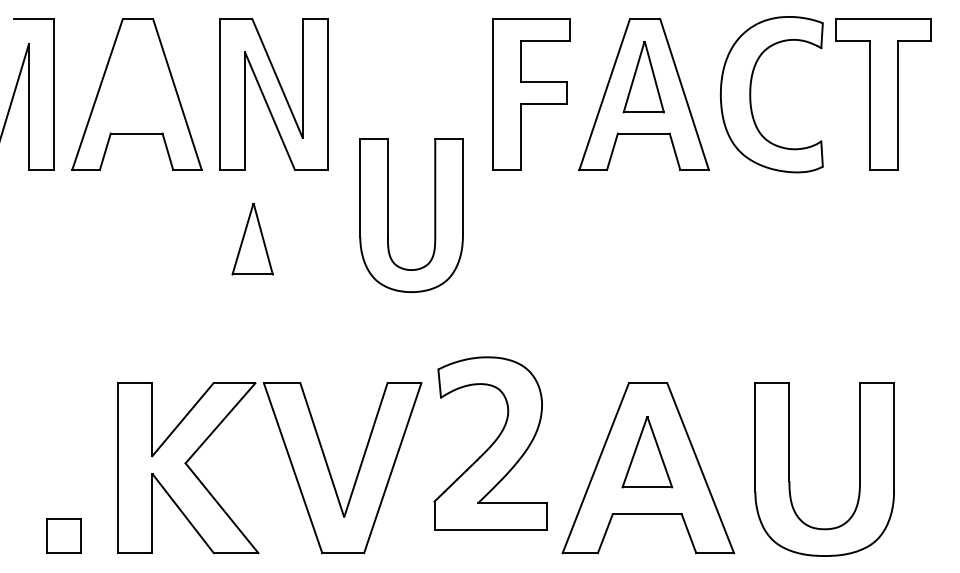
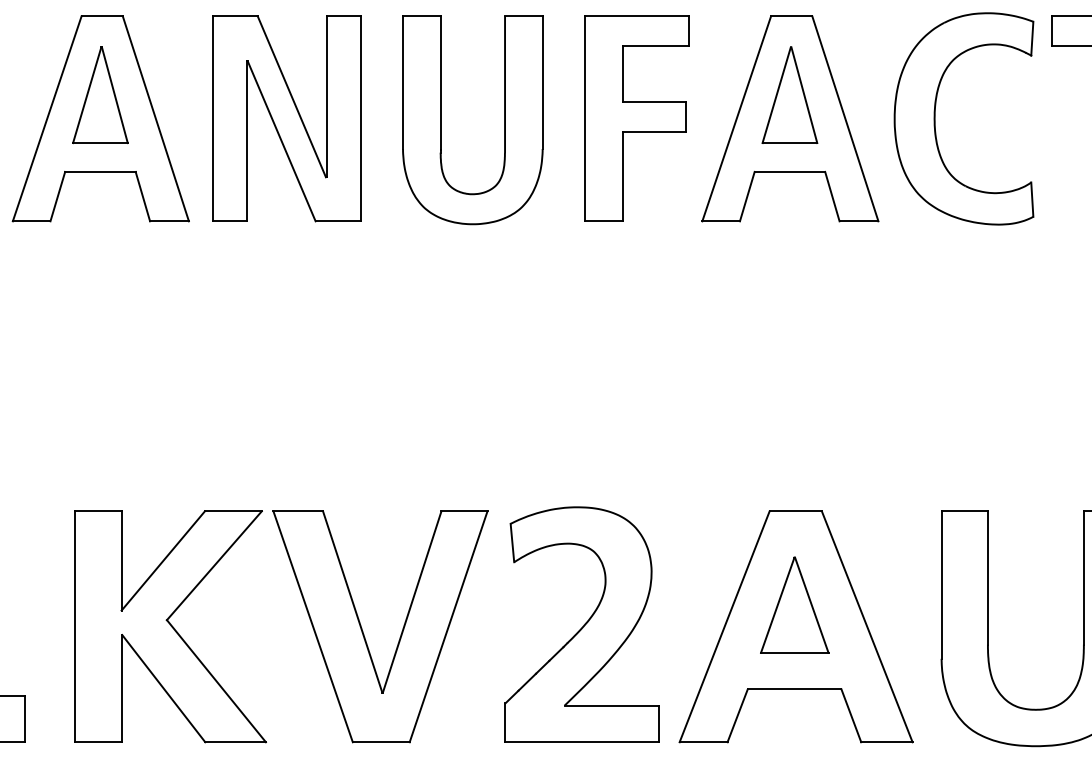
part: (388, 215) -> (441, 120), moved
part: (252, 239) -> (100, 95), moved
part: (490, 443) -> (581, 624), moved

